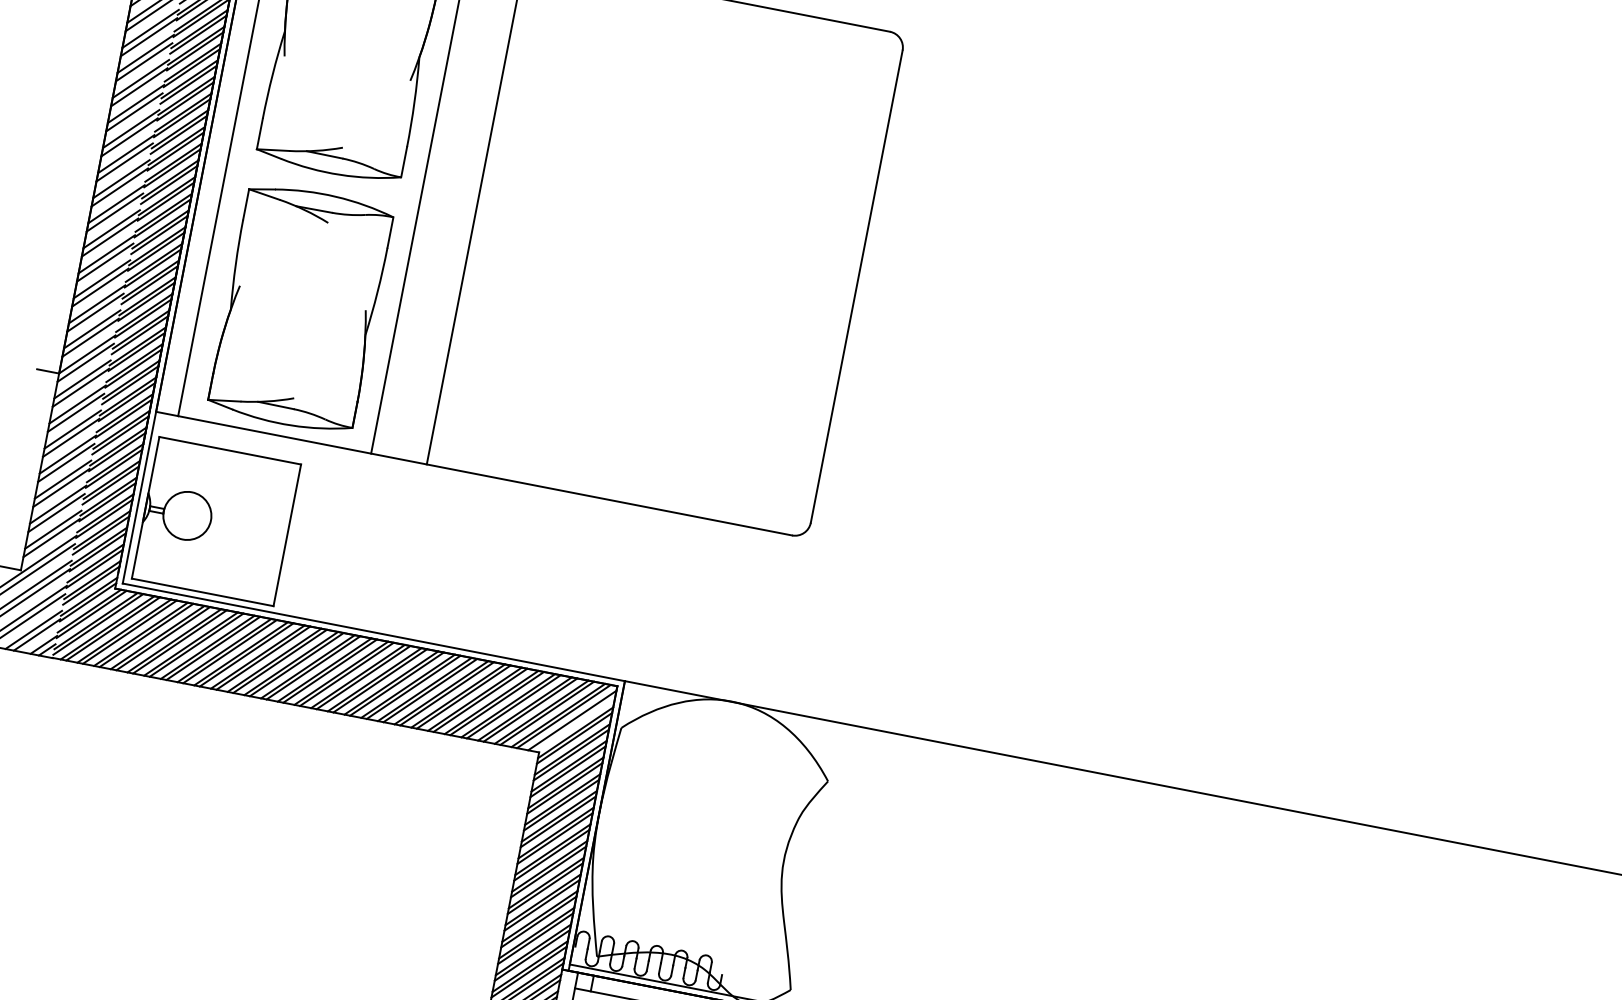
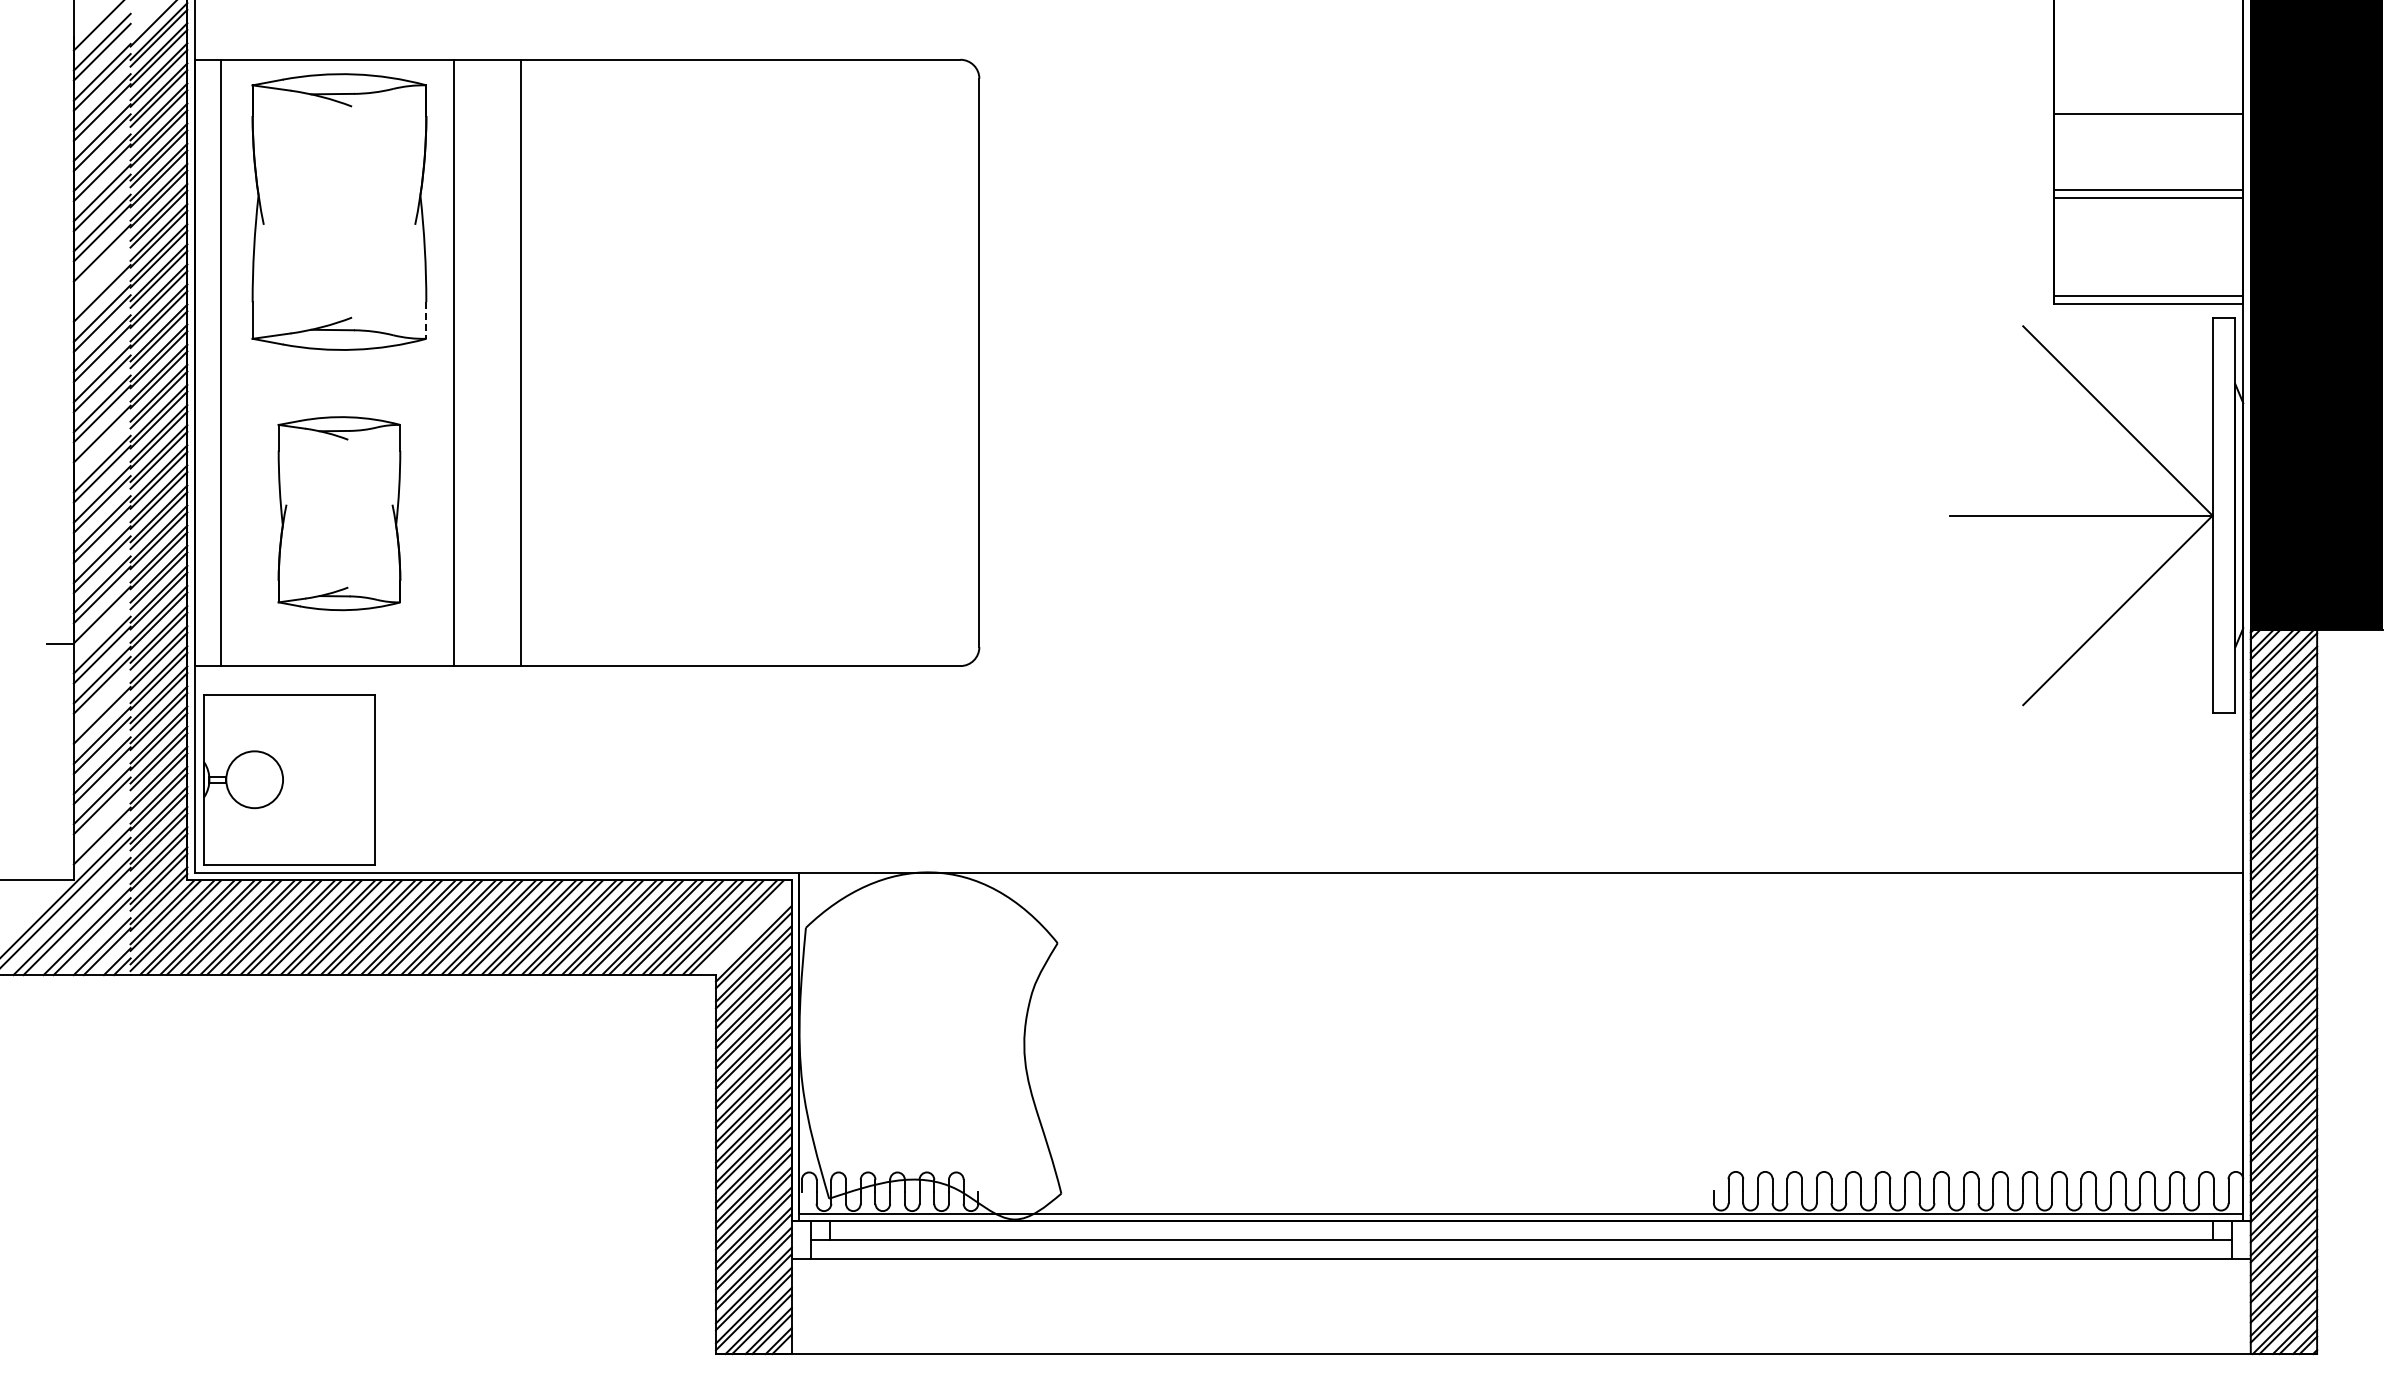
line: (143, 61) -> (101, 262), removed
line: (140, 78) -> (101, 283), removed
line: (404, 162) -> (426, 321), solid -> dashed
line: (114, 211) -> (101, 443), removed
part: (300, 308) -> (339, 513), size x0.7
line: (85, 362) -> (101, 624), removed
line: (72, 429) -> (101, 705), removed
line: (52, 529) -> (101, 825), removed
line: (571, 719) -> (746, 929), removed

